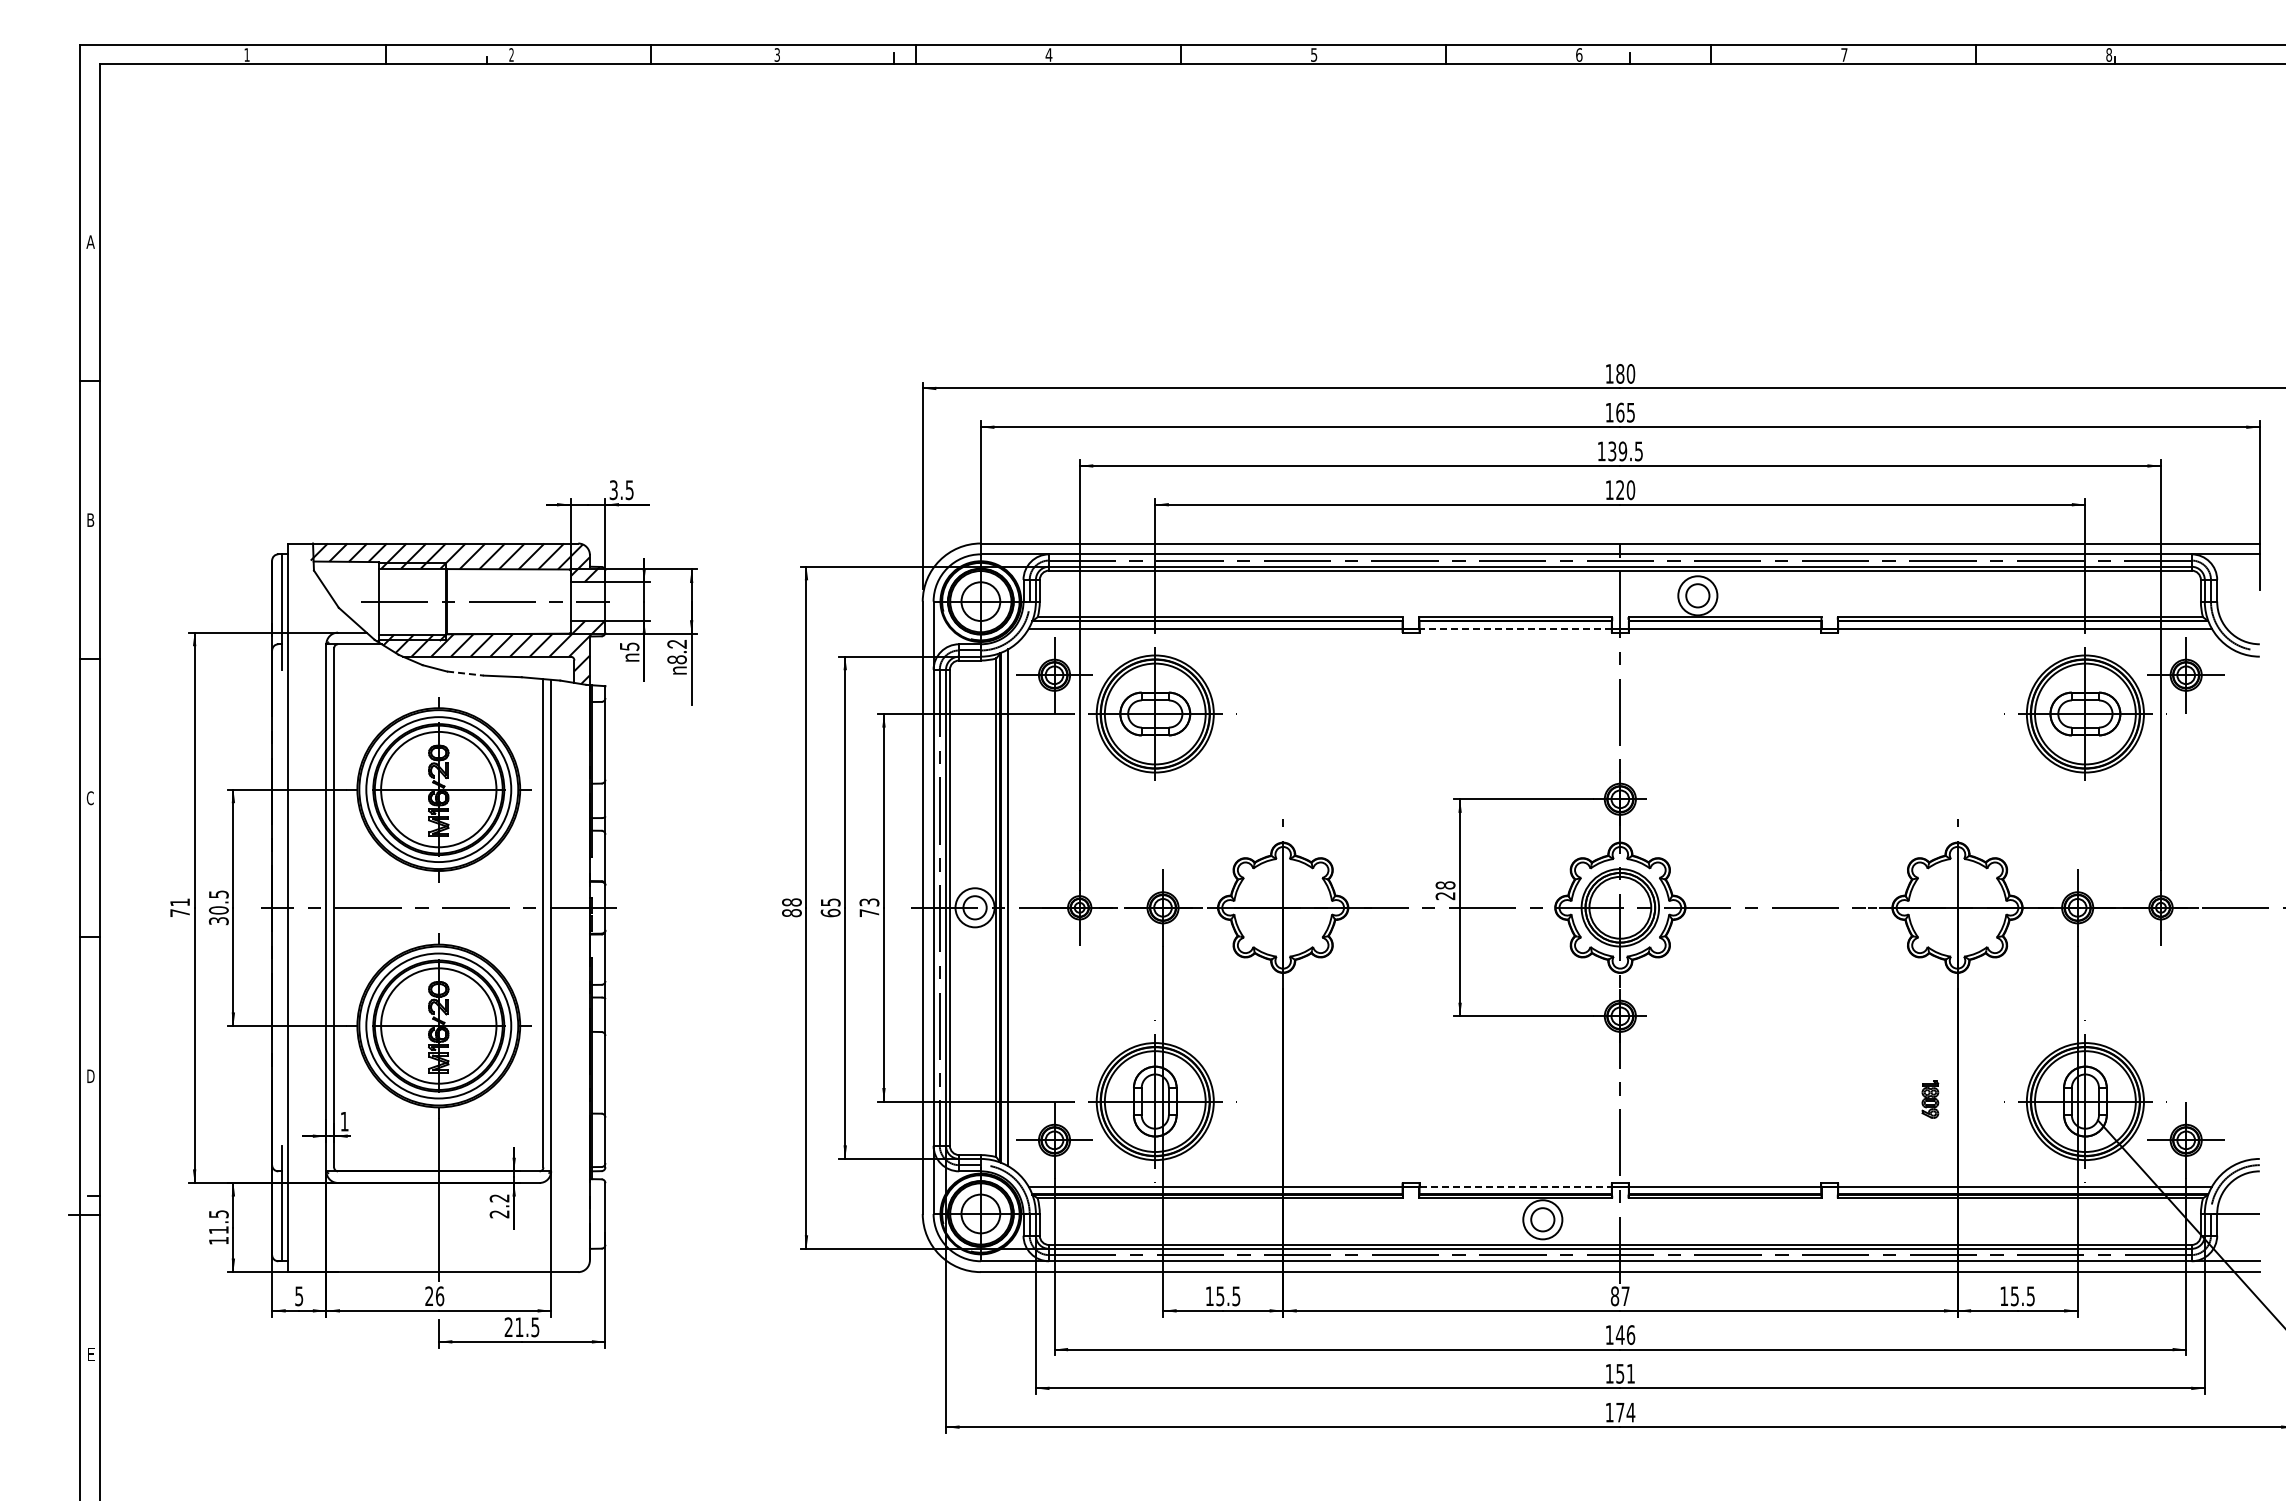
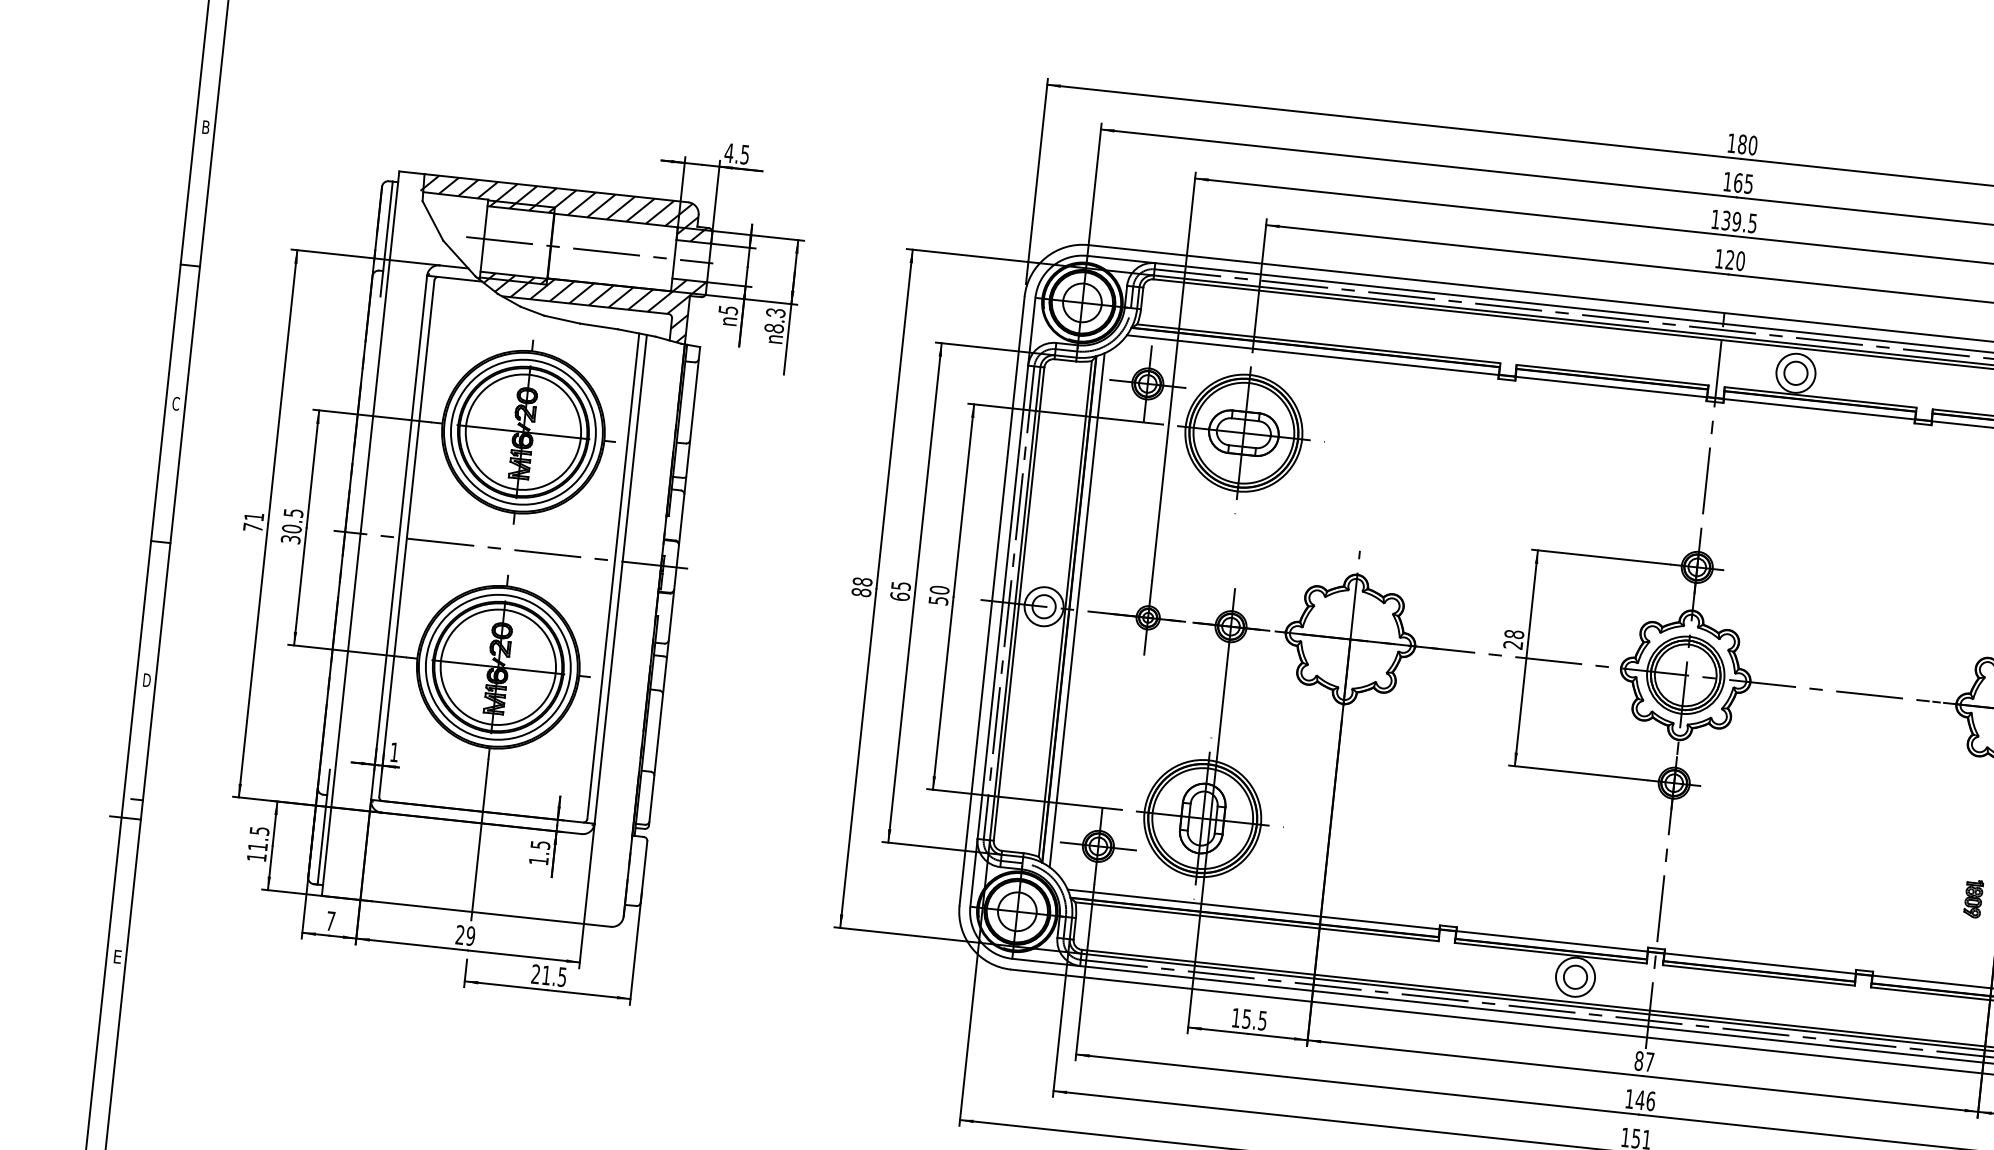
text: (613, 490) -> (728, 153), 3.5 -> 4.5
line: (1515, 629) -> (1611, 387), dashed -> solid
text: (679, 644) -> (778, 313), 8.2 -> 8.3
line: (465, 673) -> (562, 319), dashed -> solid
text: (869, 907) -> (939, 595), 73 -> 50
line: (1516, 1186) -> (1552, 941), dashed -> solid
text: (499, 1206) -> (539, 853), 2.2 -> 1.5
text: (299, 1296) -> (331, 921), 5 -> 7
text: (439, 1296) -> (470, 936), 26 -> 29

